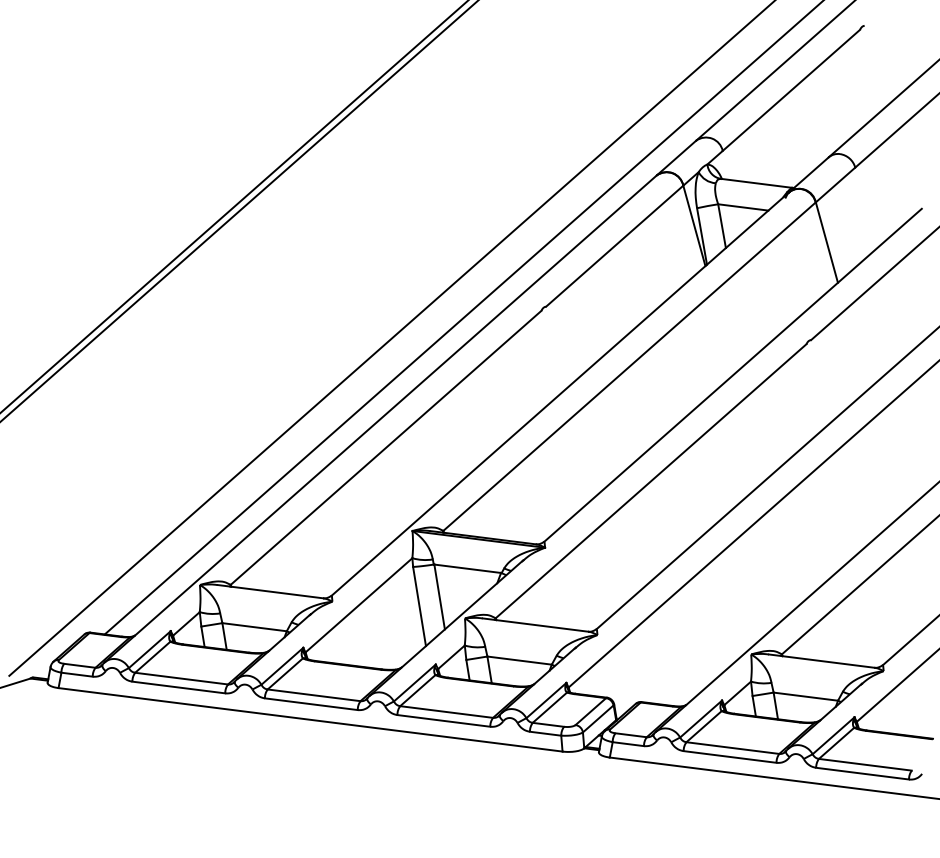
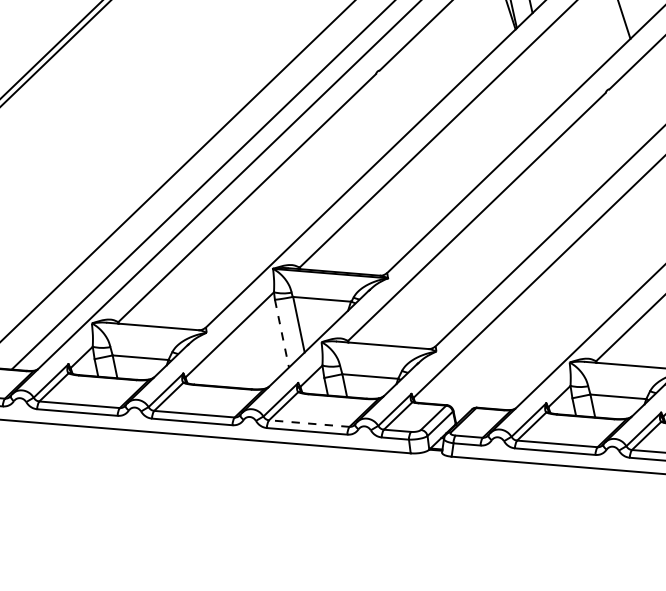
line: (419, 607) -> (281, 334), solid -> dashed
line: (446, 712) -> (309, 424), solid -> dashed

